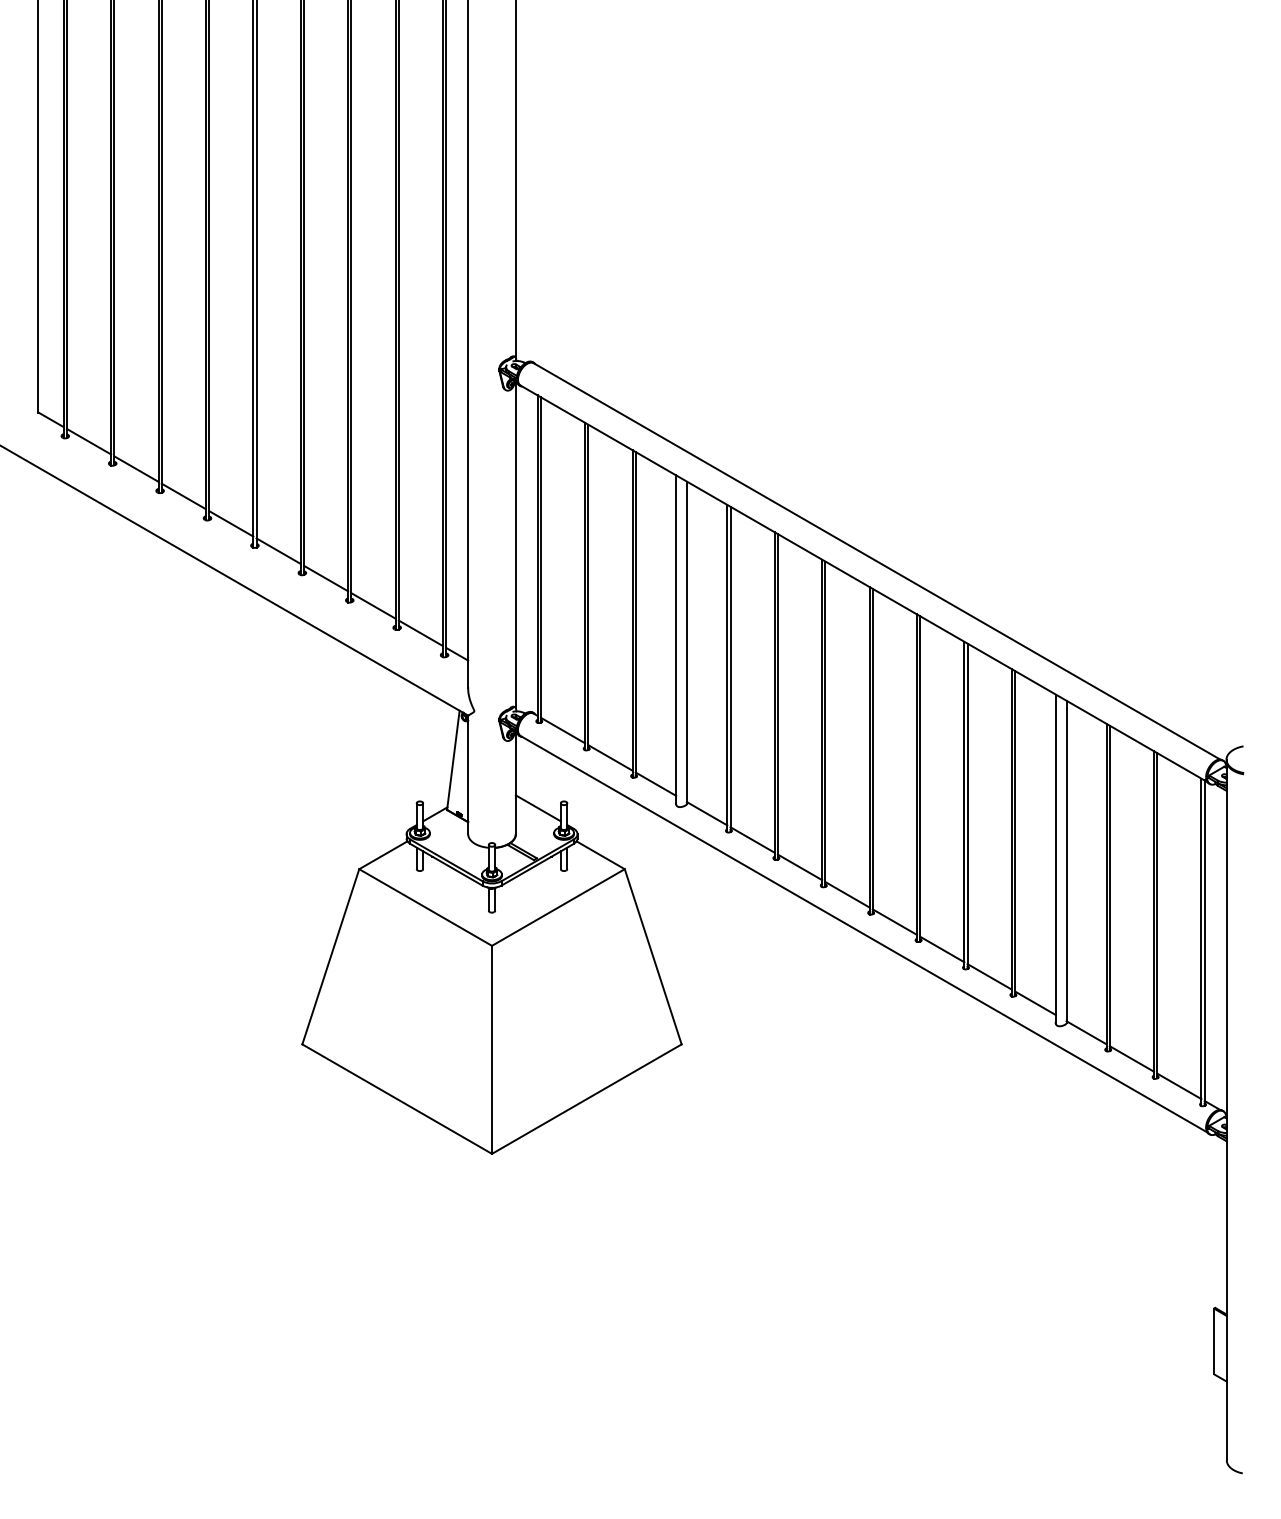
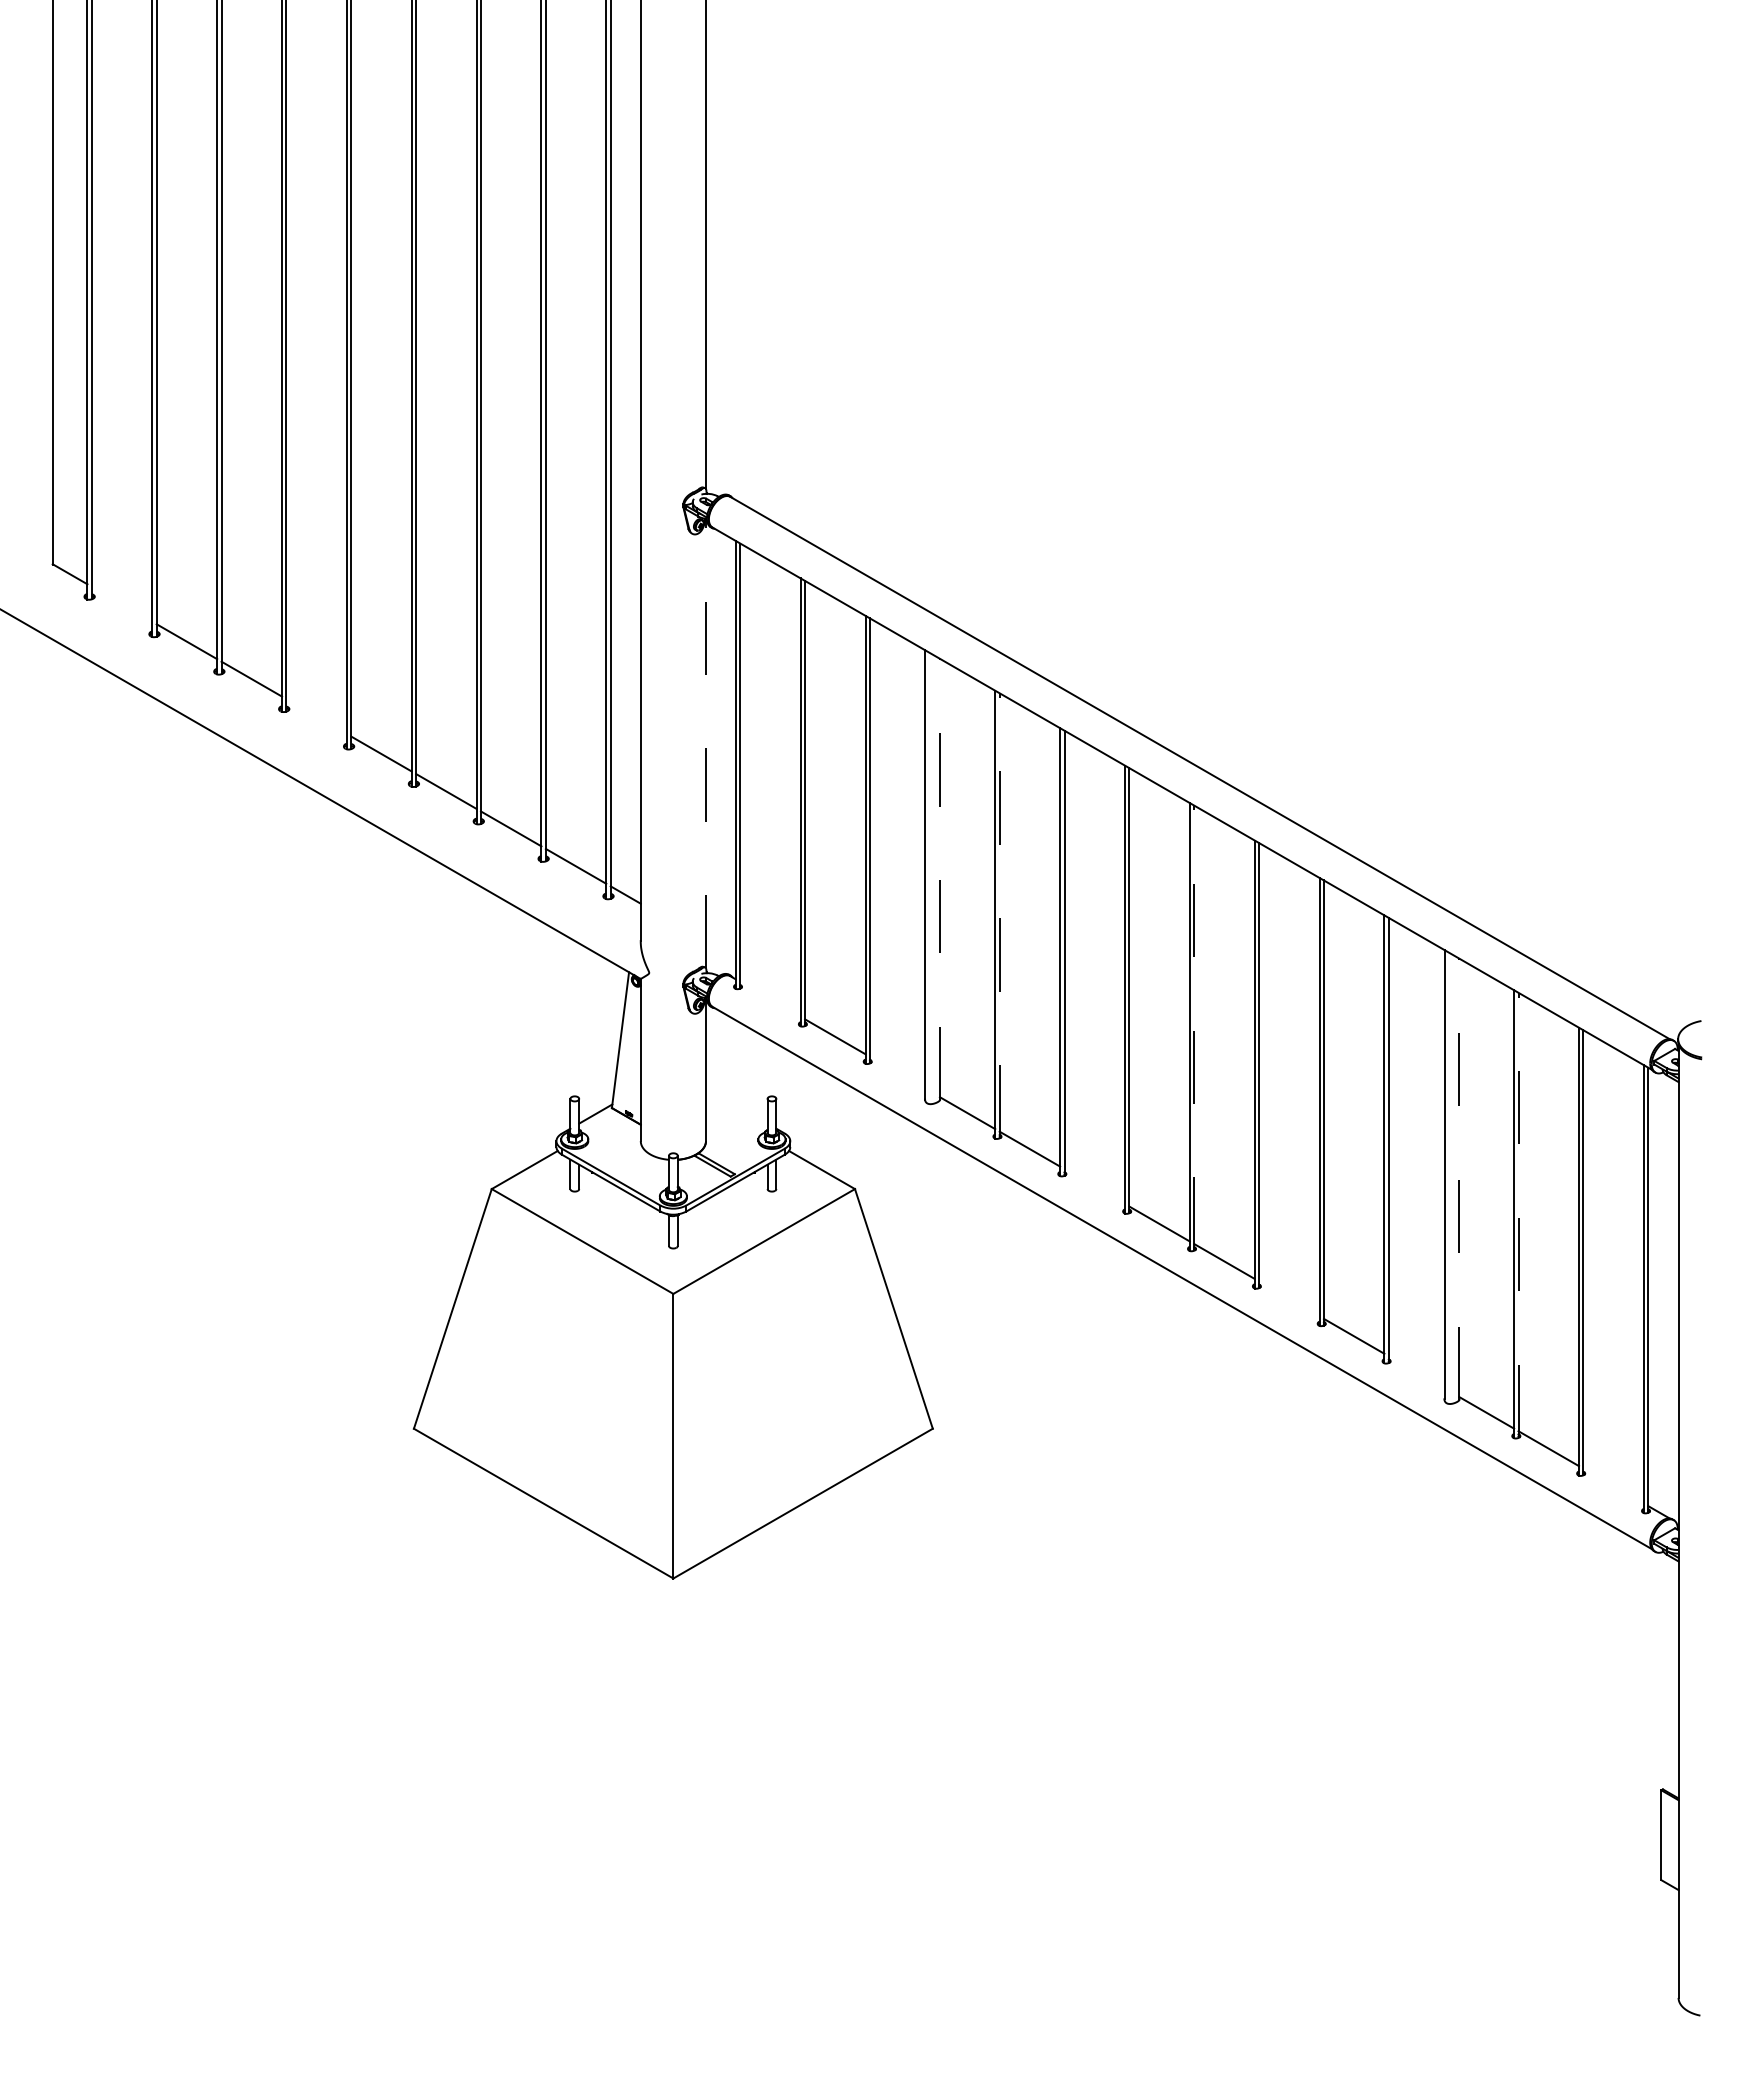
line: (88, 441) -> (121, 603), removed
line: (231, 523) -> (316, 716), removed
line: (516, 543) -> (706, 743), solid -> dashed
line: (686, 642) -> (939, 879), solid -> dashed
line: (730, 669) -> (999, 915), solid -> dashed
line: (563, 729) -> (770, 998), removed
line: (872, 751) -> (1194, 1028), solid -> dashed
line: (655, 783) -> (897, 1072), removed
line: (538, 808) -> (736, 1105), removed
line: (1066, 862) -> (1459, 1179), solid -> dashed
line: (799, 867) -> (1094, 1186), removed
line: (1109, 888) -> (1518, 1215), solid -> dashed
line: (942, 949) -> (1289, 1298), removed
line: (1035, 1003) -> (1416, 1372), removed
line: (1179, 1085) -> (1613, 1485), removed

